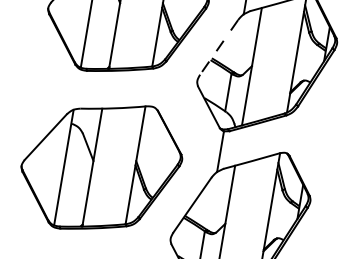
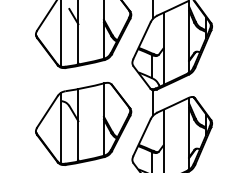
line: (218, 48) -> (141, 41), dashed -> solid

